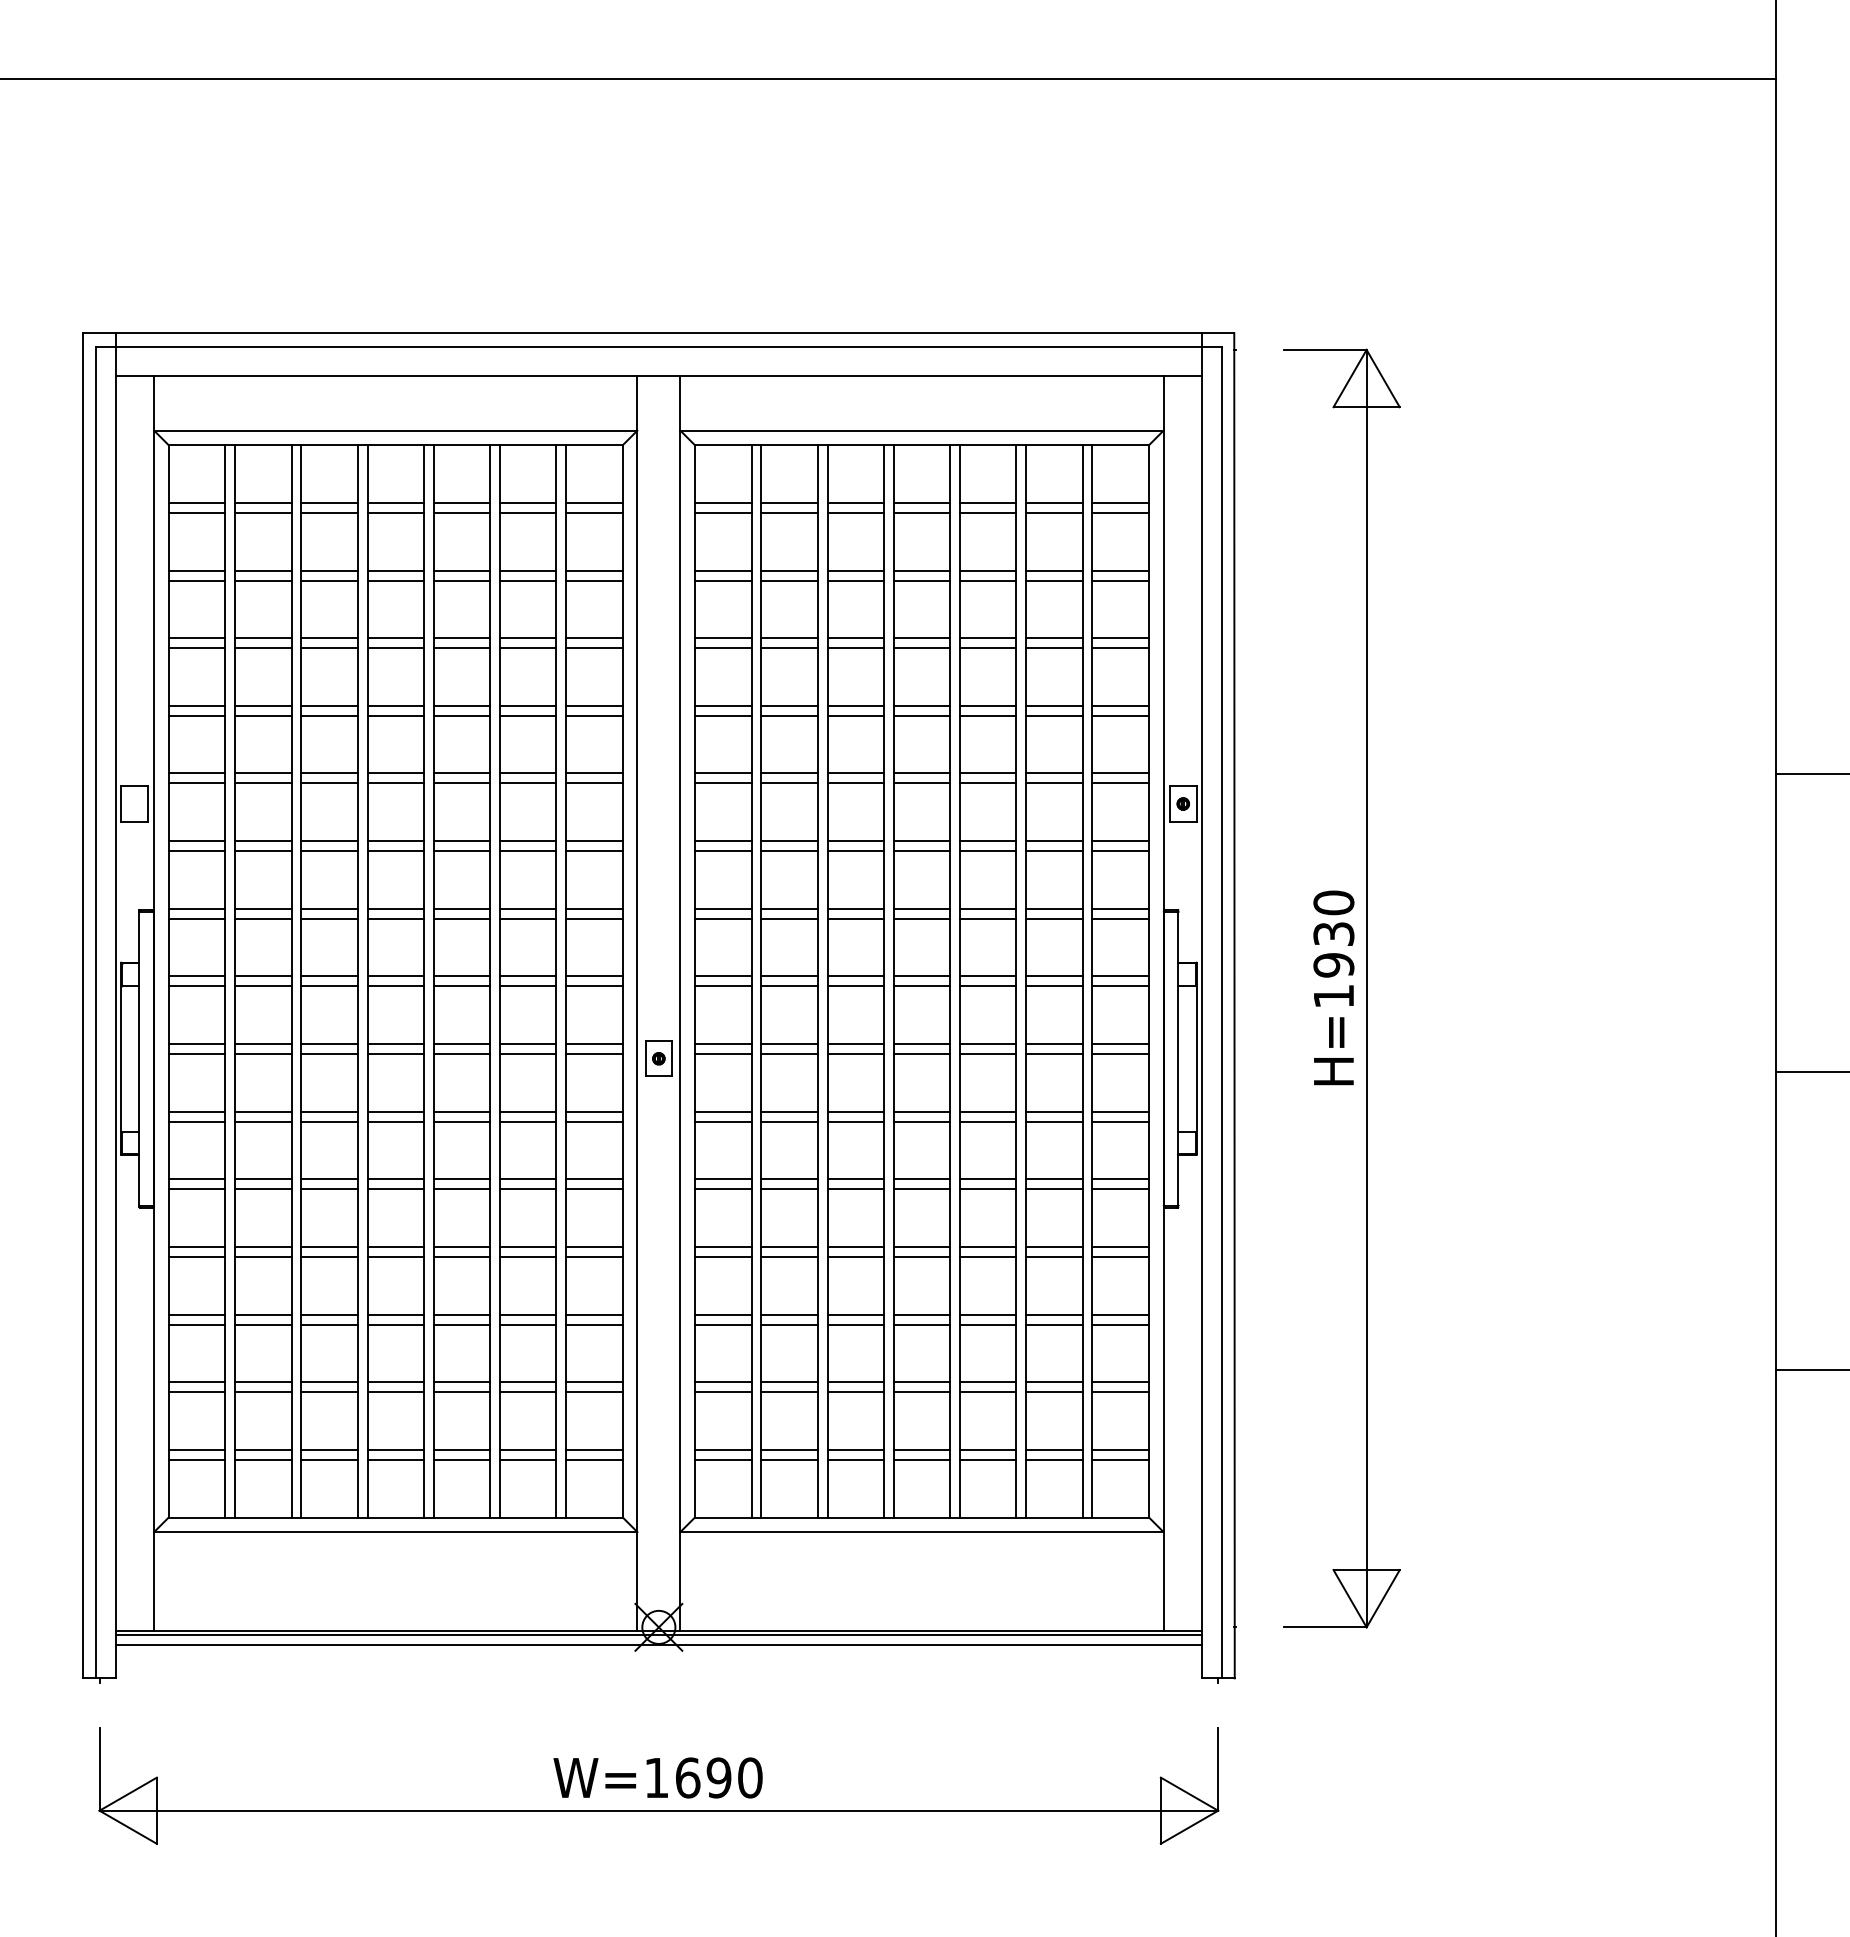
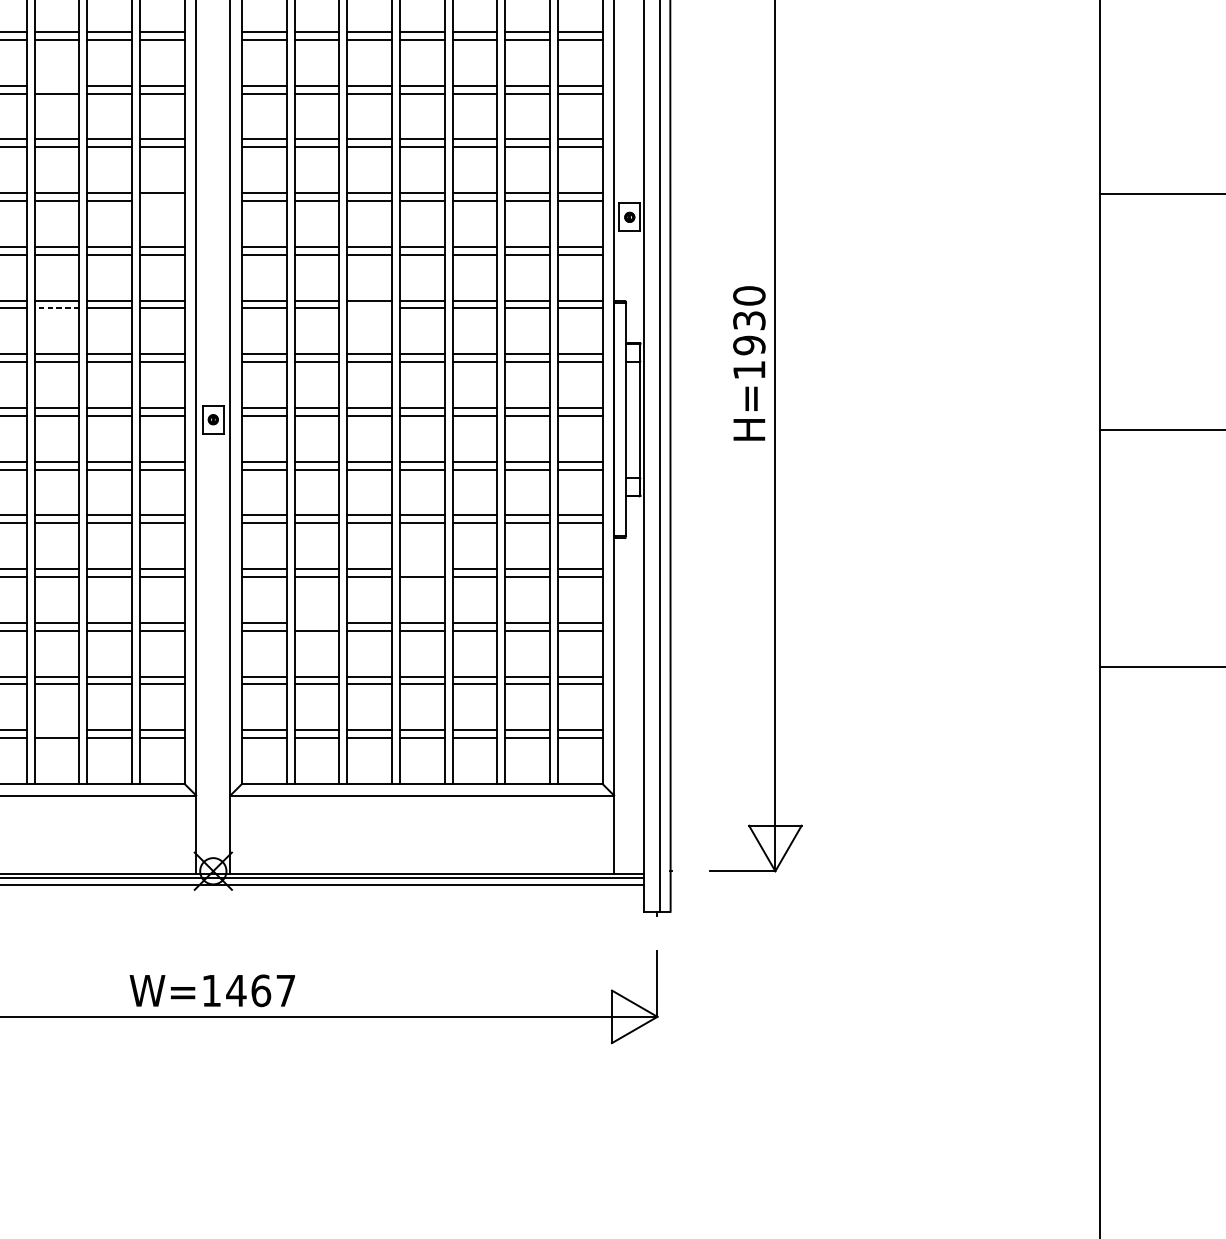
line: (461, 638) -> (56, 85), removed
line: (594, 783) -> (162, 201), removed
line: (461, 918) -> (56, 308), solid -> dashed
line: (855, 918) -> (369, 308), removed
line: (921, 1246) -> (421, 568), removed
line: (789, 1314) -> (317, 622), removed
line: (461, 1449) -> (56, 729), removed
text: (718, 1777) -> (260, 990), W=1690 -> W=1467

